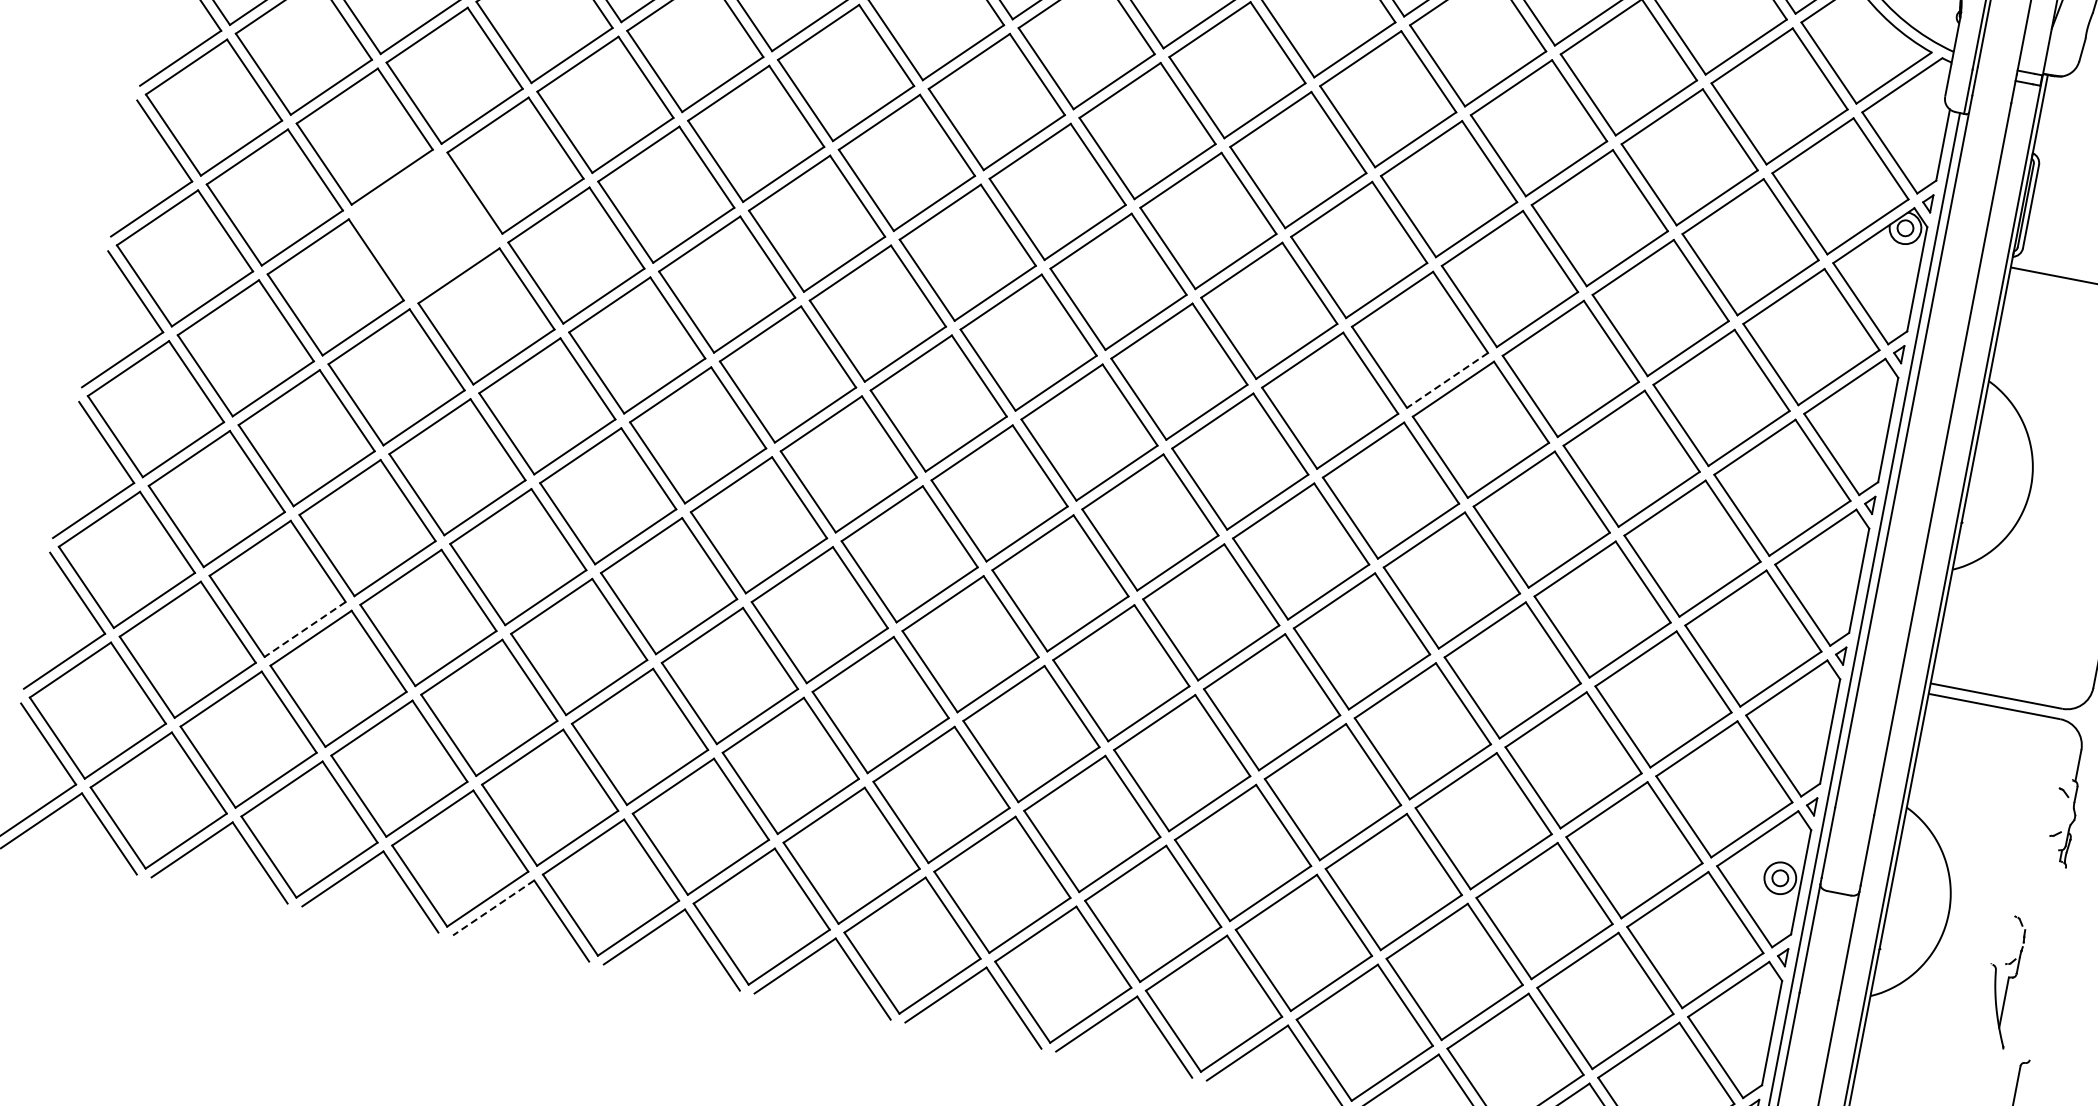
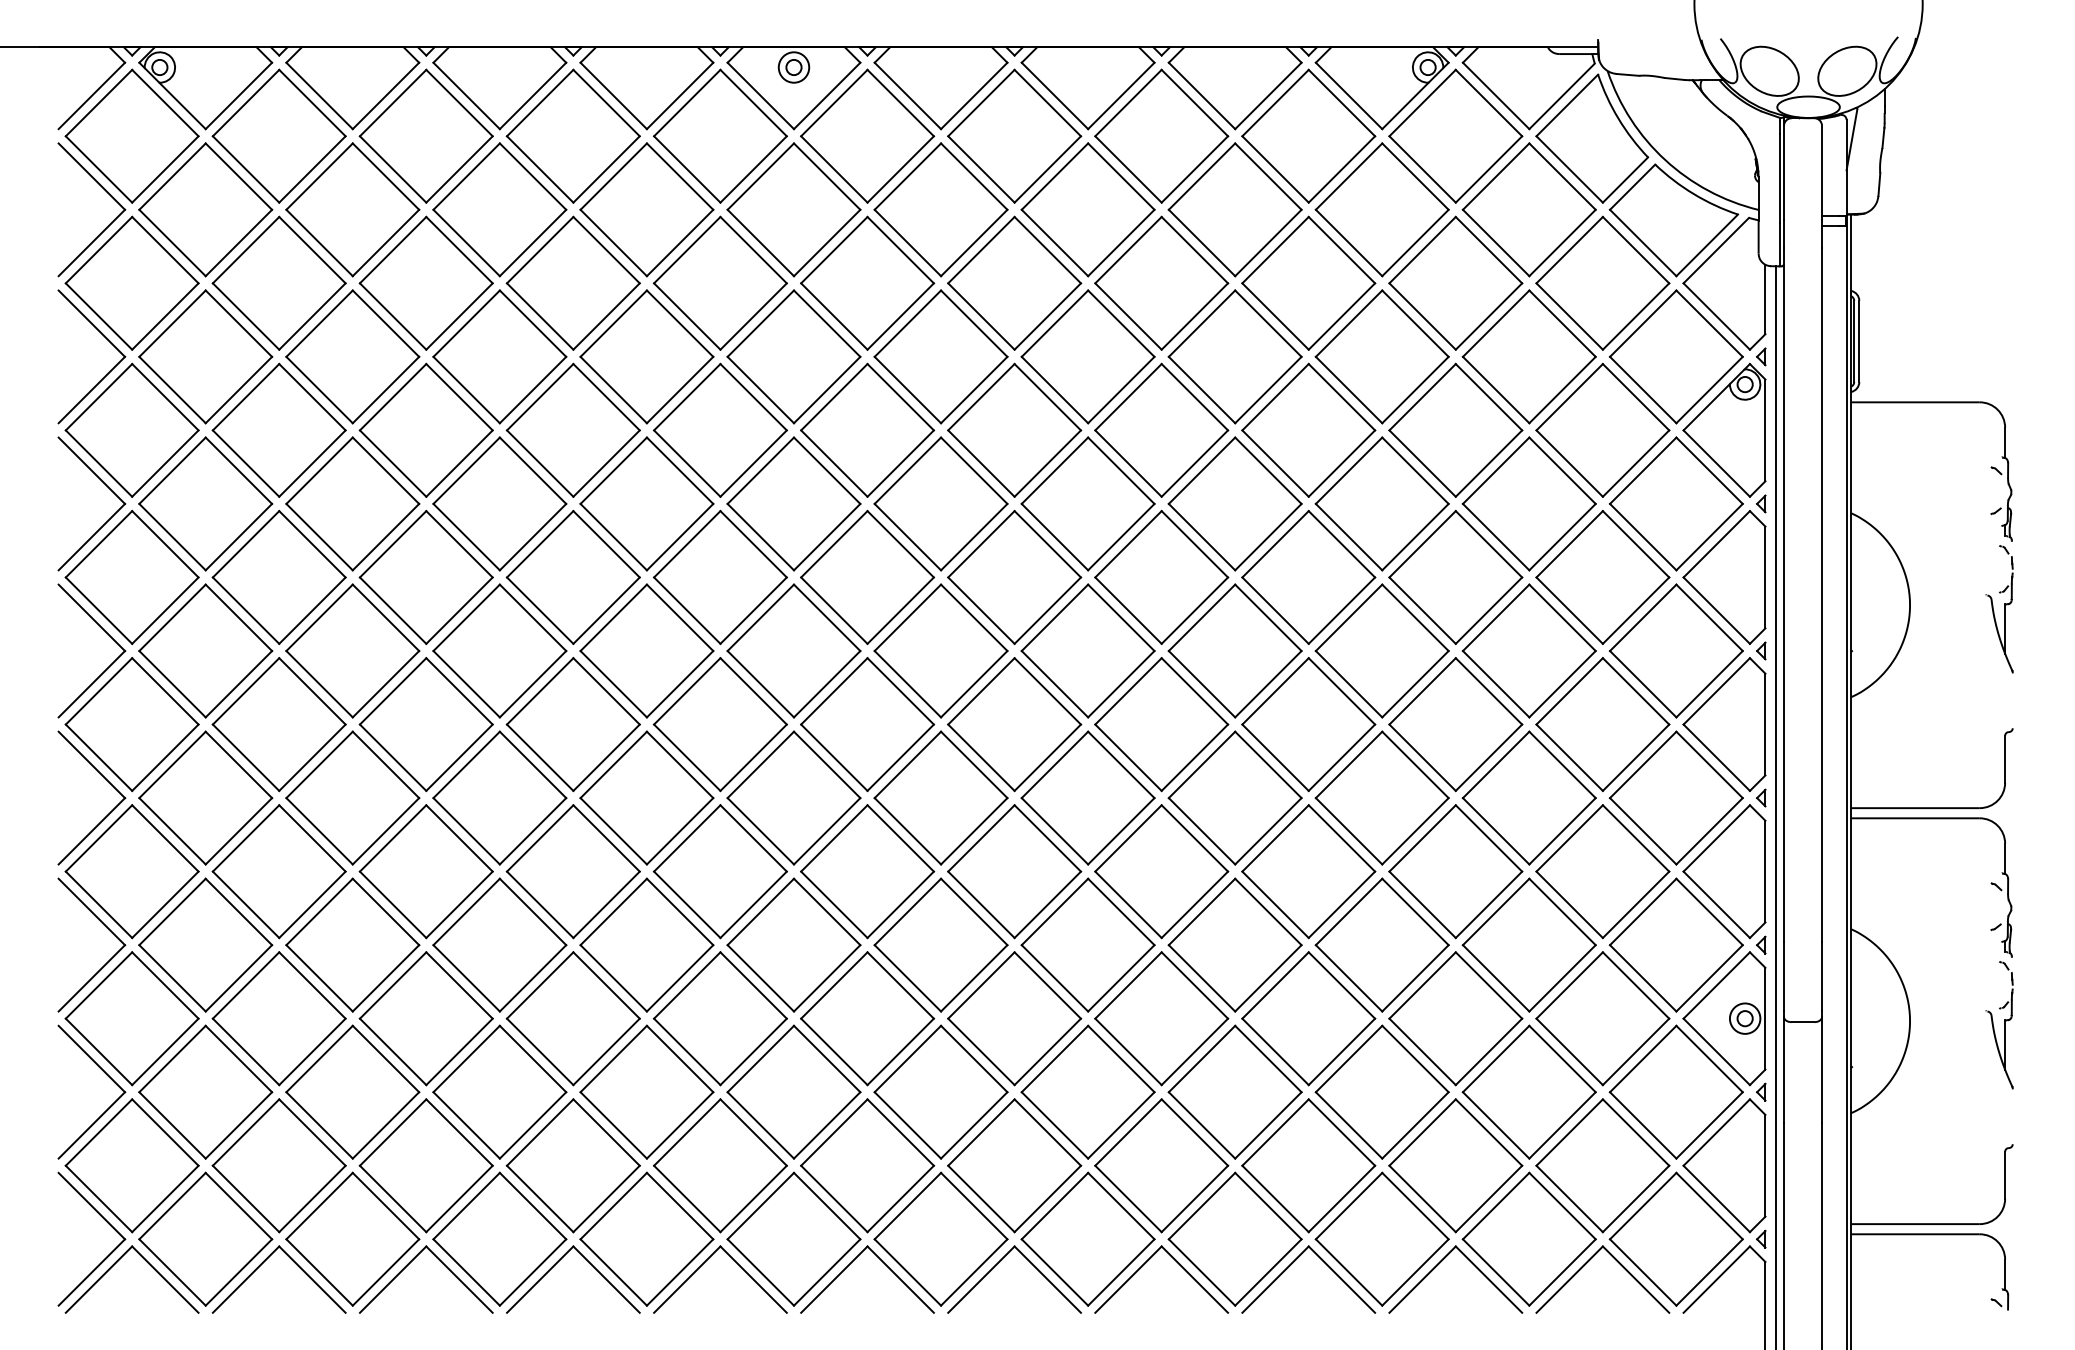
part: (425, 225) -> (352, 650), added
line: (1447, 380) -> (1341, 610), dashed -> solid
line: (305, 629) -> (312, 1051), dashed -> solid
line: (493, 907) -> (540, 1279), dashed -> solid
part: (2002, 981) -> (1999, 1025), moved

